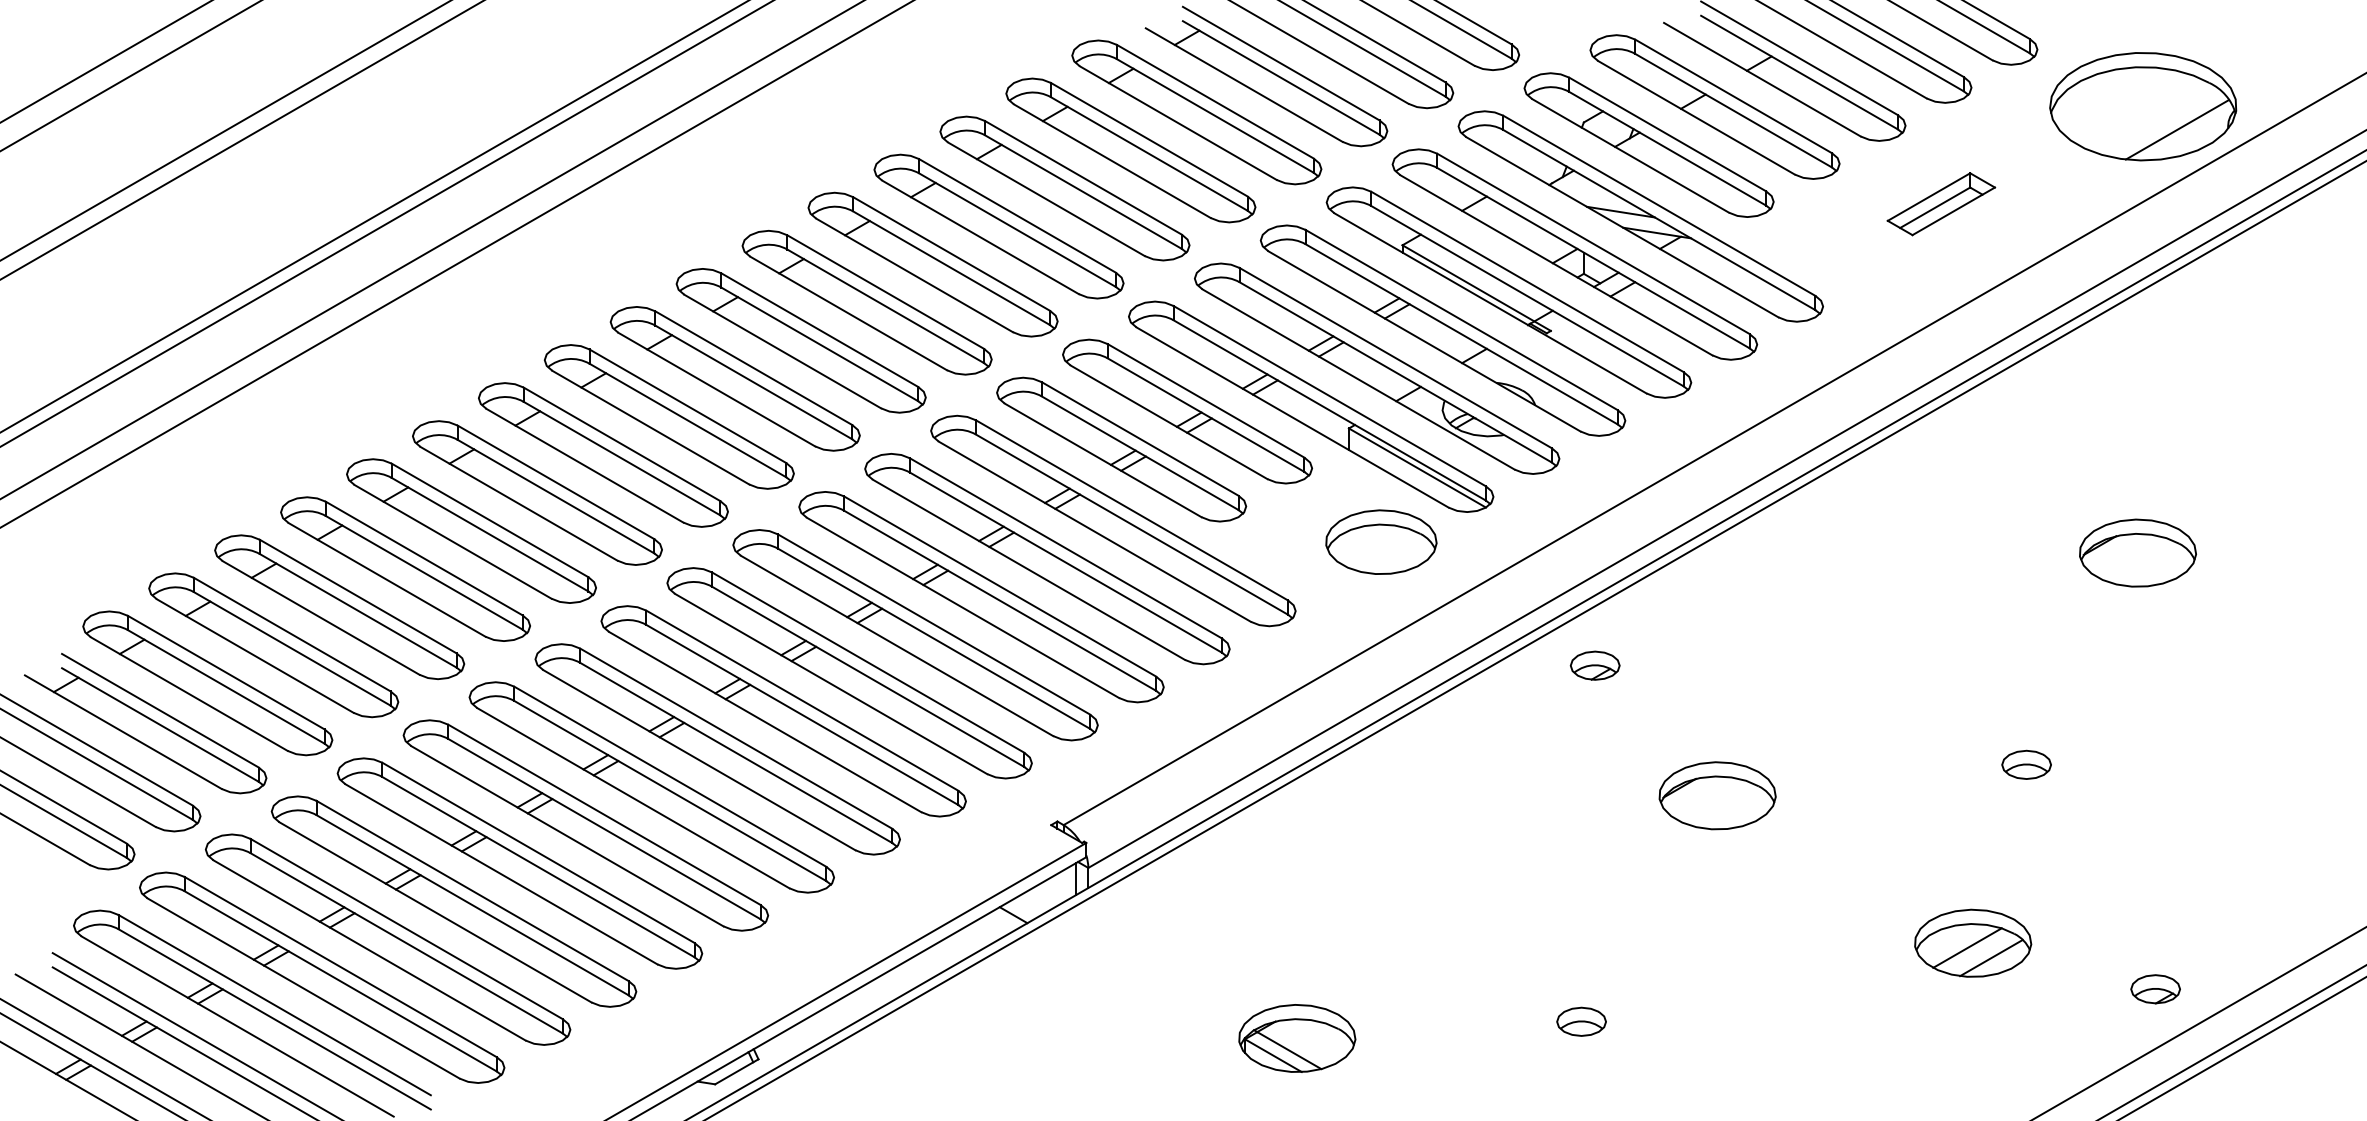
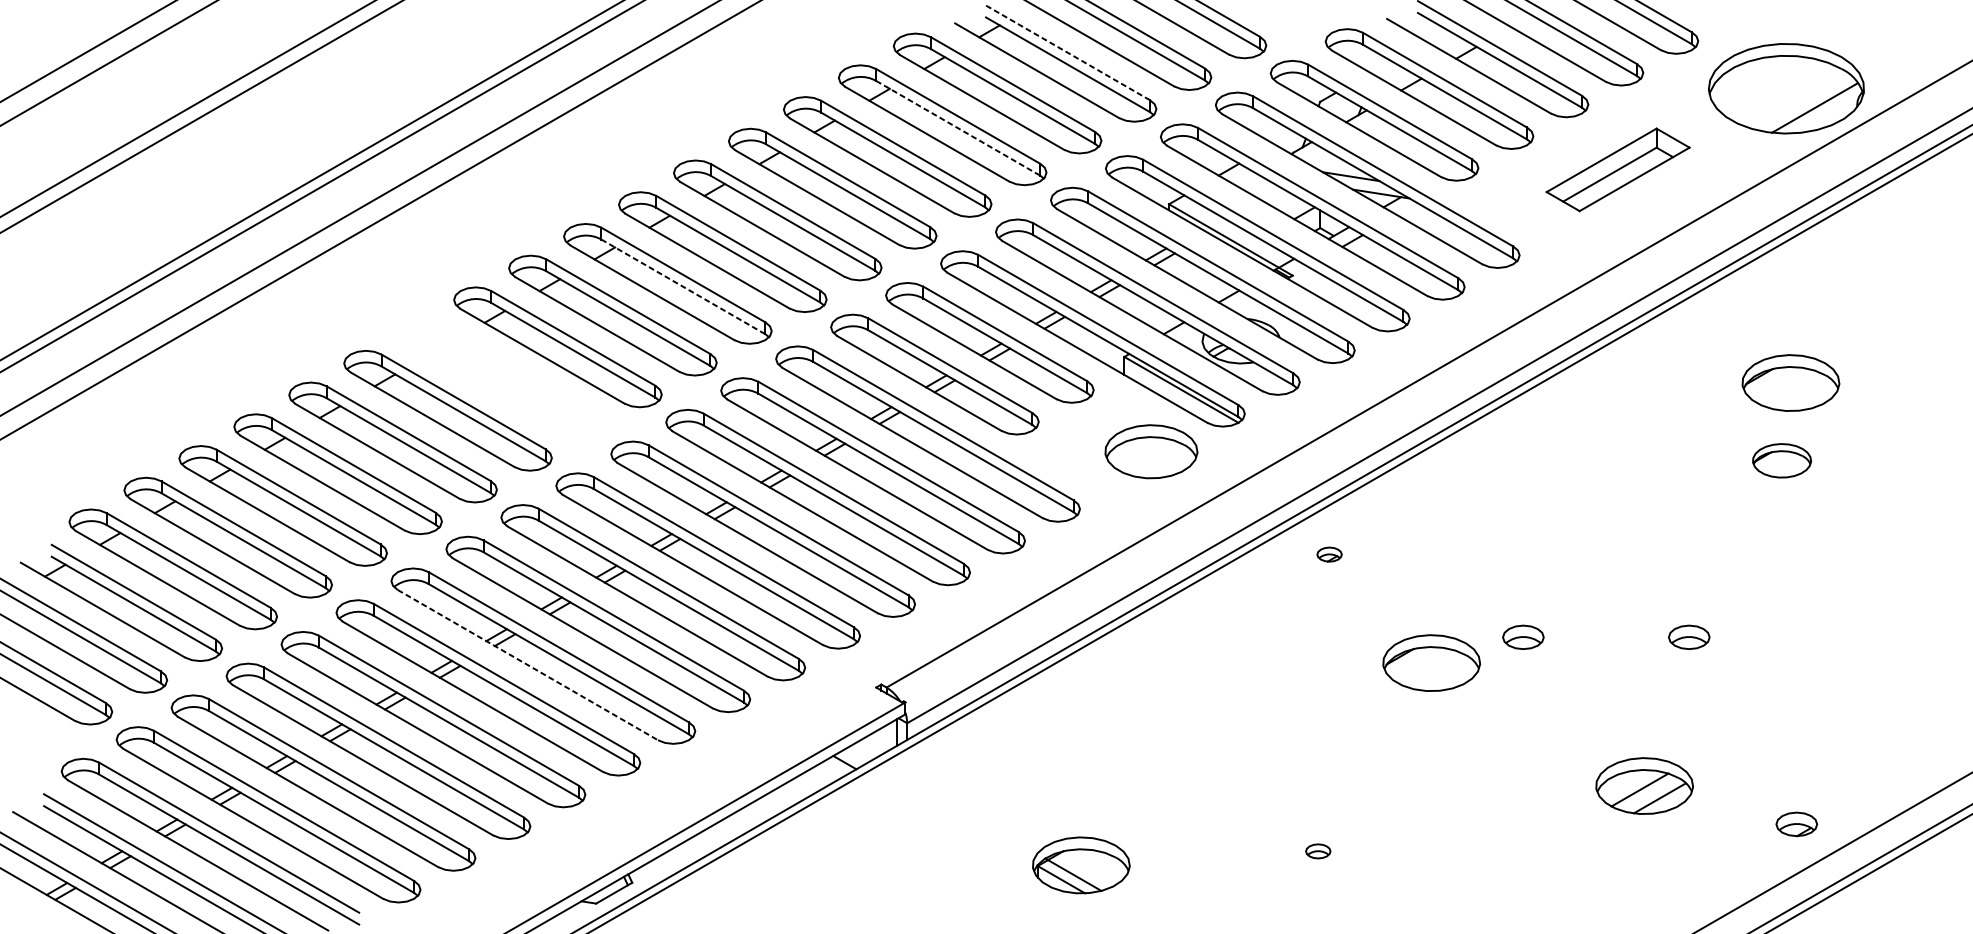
line: (1281, 63) -> (1068, 52), solid -> dashed
line: (1149, 154) -> (958, 128), solid -> dashed
part: (1941, 204) -> (1618, 170), size x1.6
line: (819, 344) -> (683, 286), solid -> dashed
part: (603, 454) -> (503, 378), removed
part: (2148, 459) -> (1790, 382), added
part: (2137, 552) -> (1781, 460), size x0.6
part: (1594, 665) -> (1329, 554), size x0.6
part: (1827, 764) -> (1523, 637), added
line: (633, 798) -> (528, 665), solid -> dashed
part: (1581, 1021) -> (1318, 851), size x0.6

